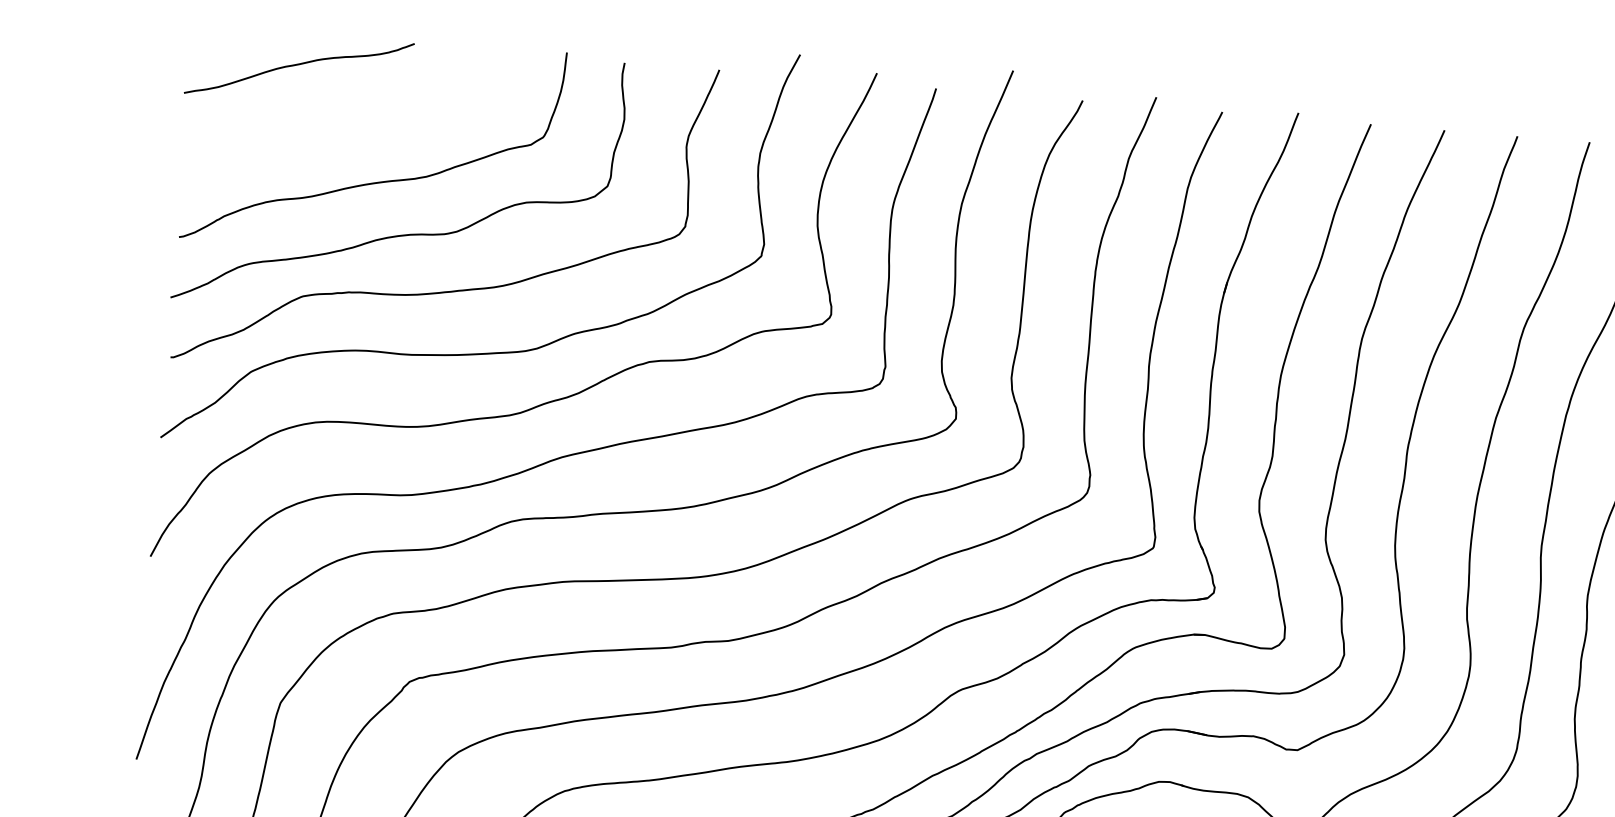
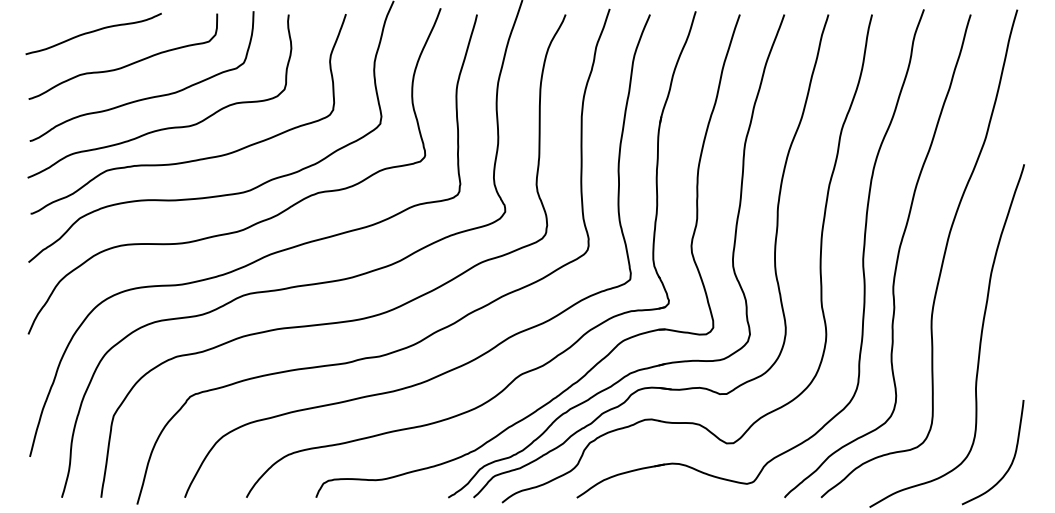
curve: (351, 123) -> (127, 64), added

